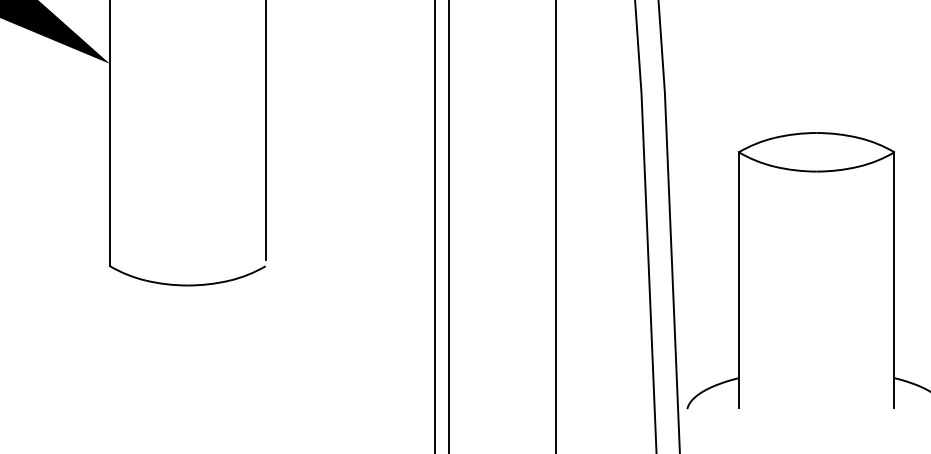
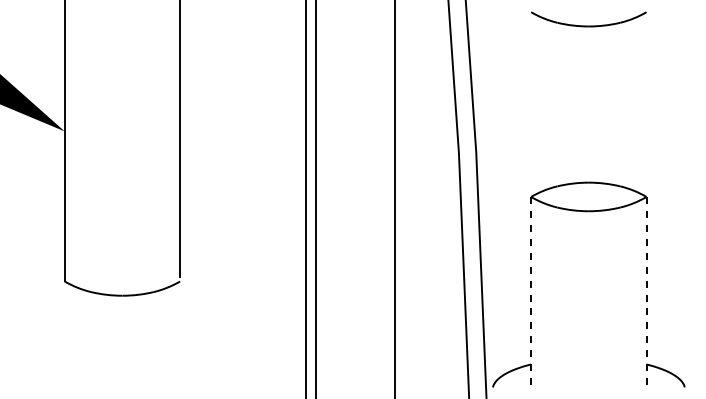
line: (739, 279) -> (531, 291), solid -> dashed
line: (894, 279) -> (646, 291), solid -> dashed

